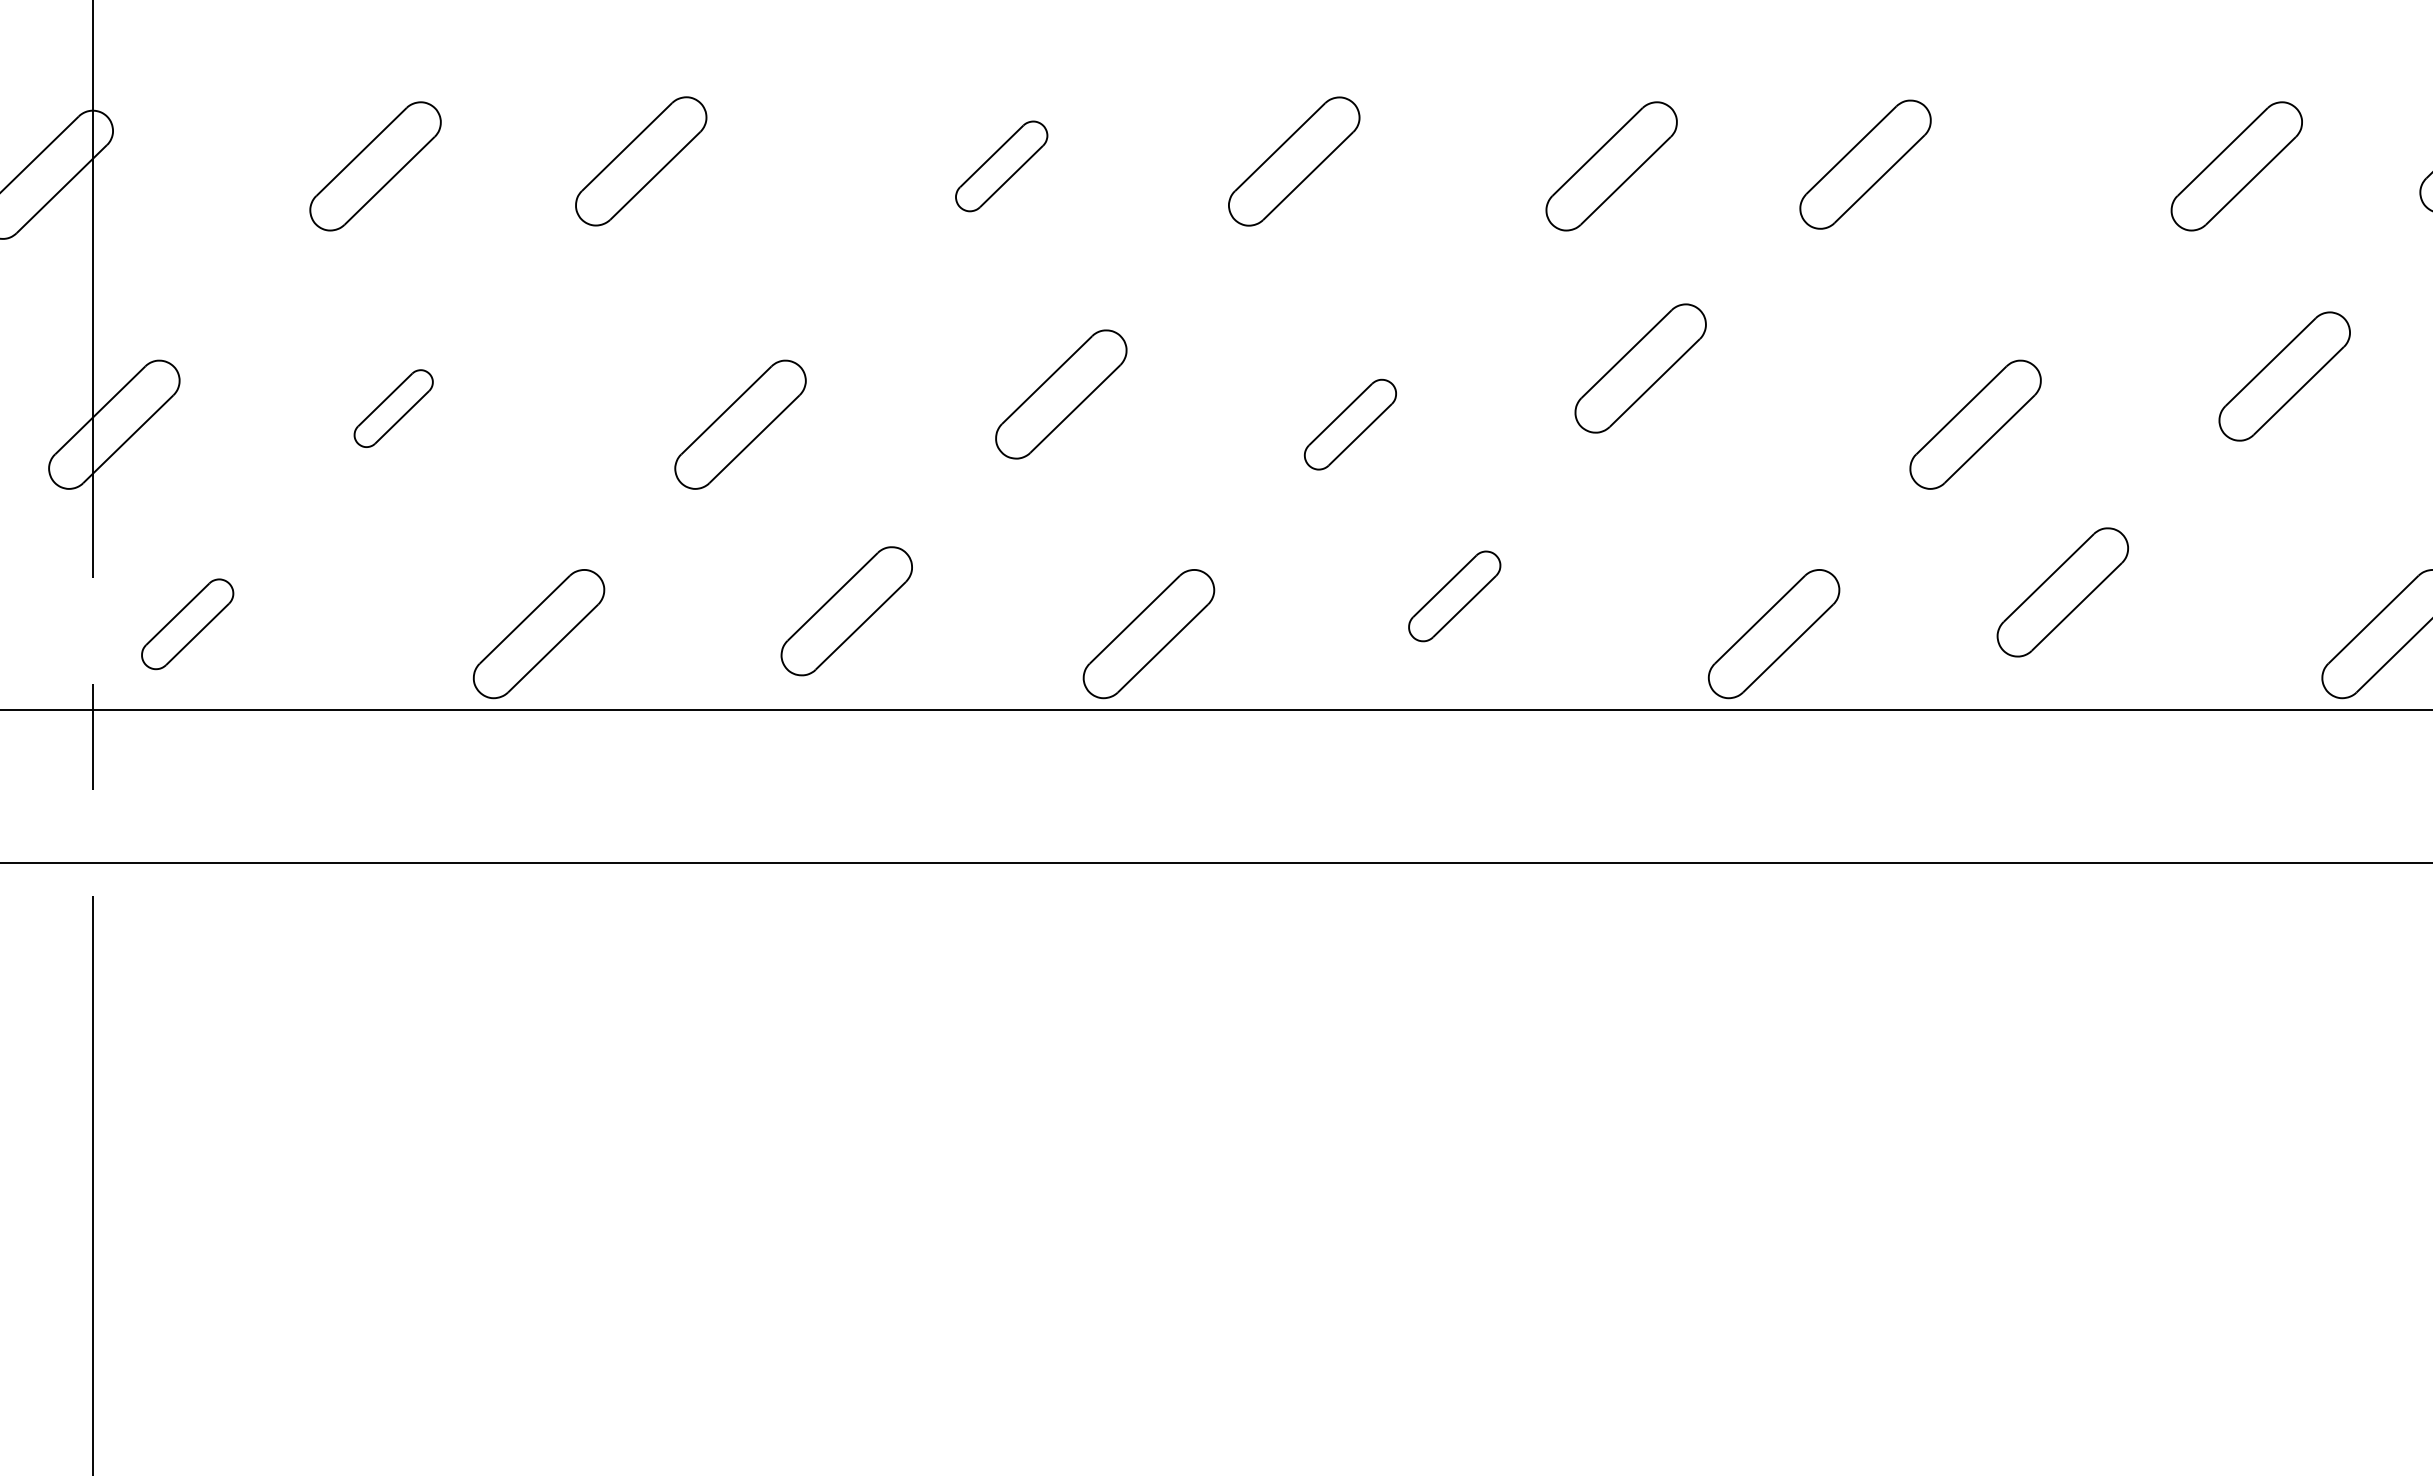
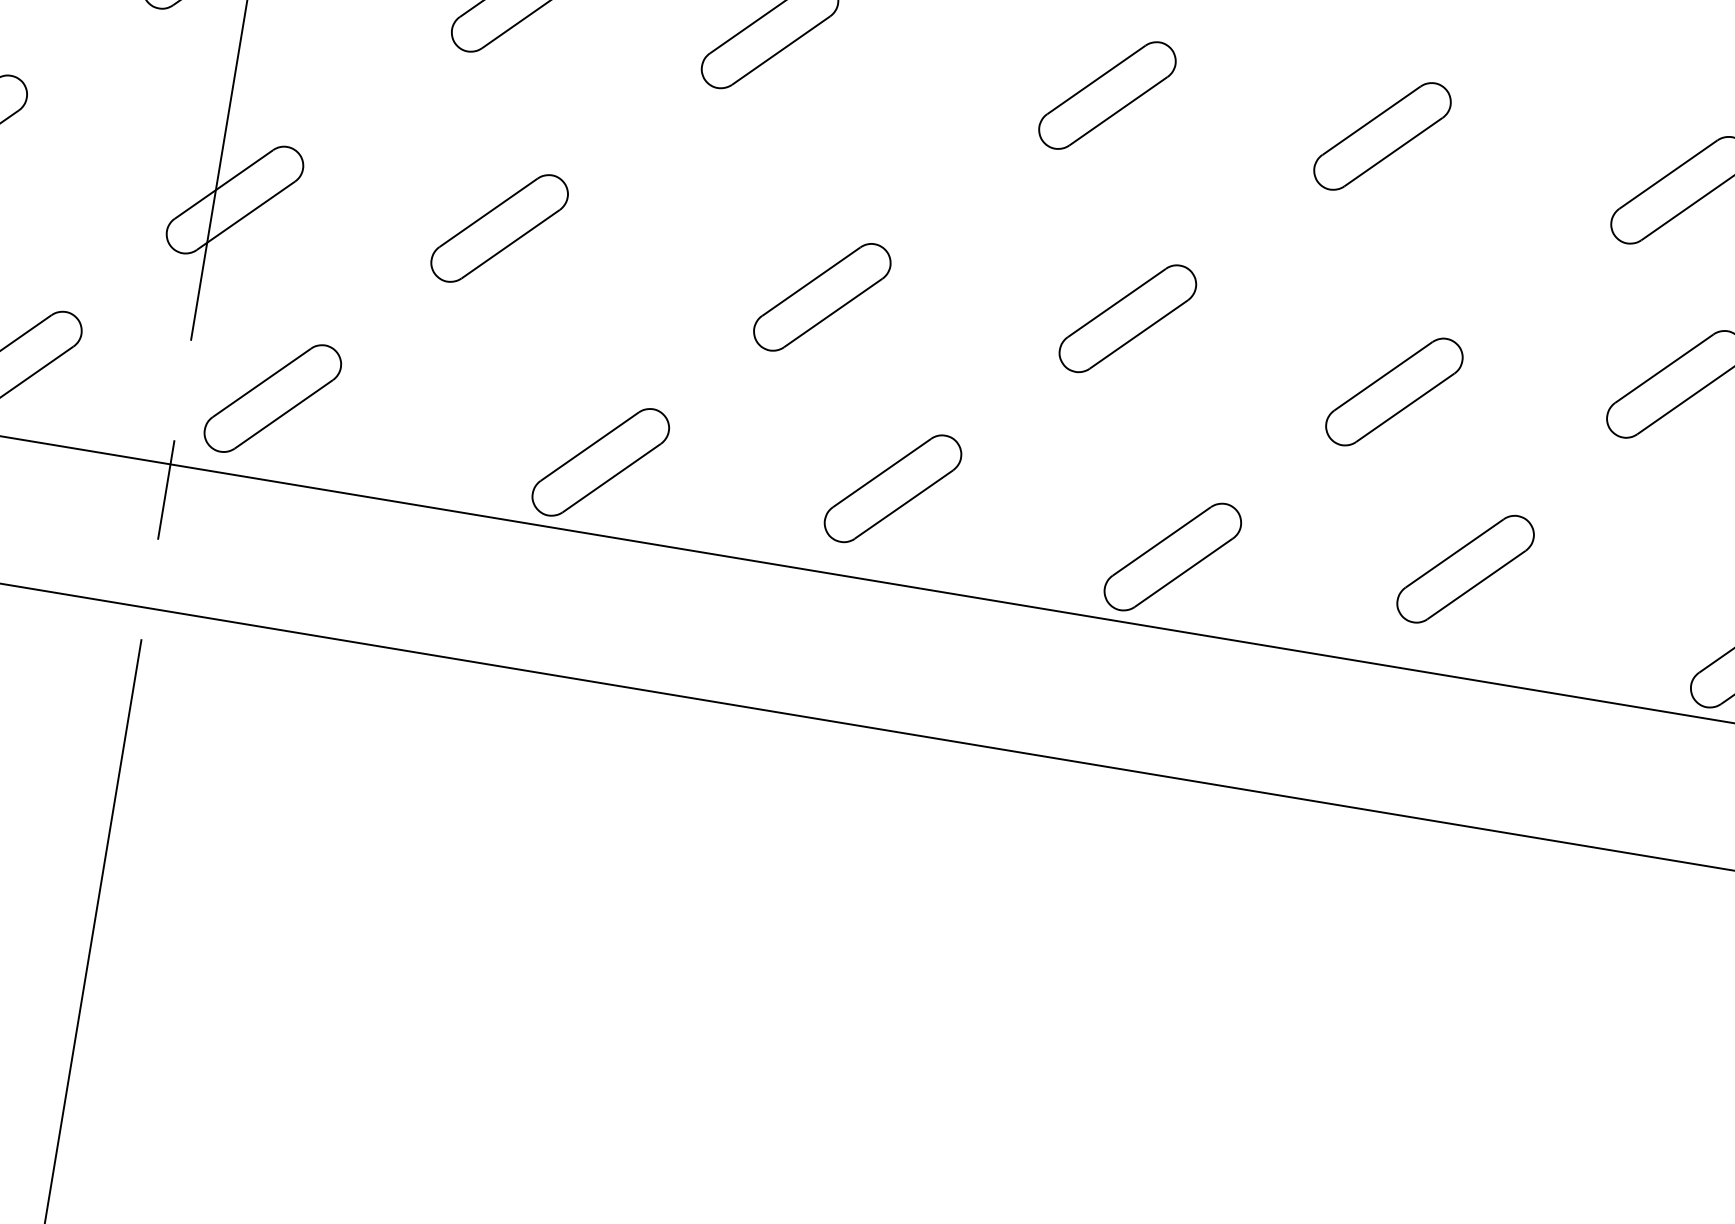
part: (1001, 166) -> (1107, 95), size x1.43
part: (393, 408) -> (499, 228), size x1.67
part: (1350, 424) -> (1394, 391), size x1.43
part: (1454, 596) -> (1465, 569), size x1.43
part: (187, 624) -> (272, 398), size x1.43

